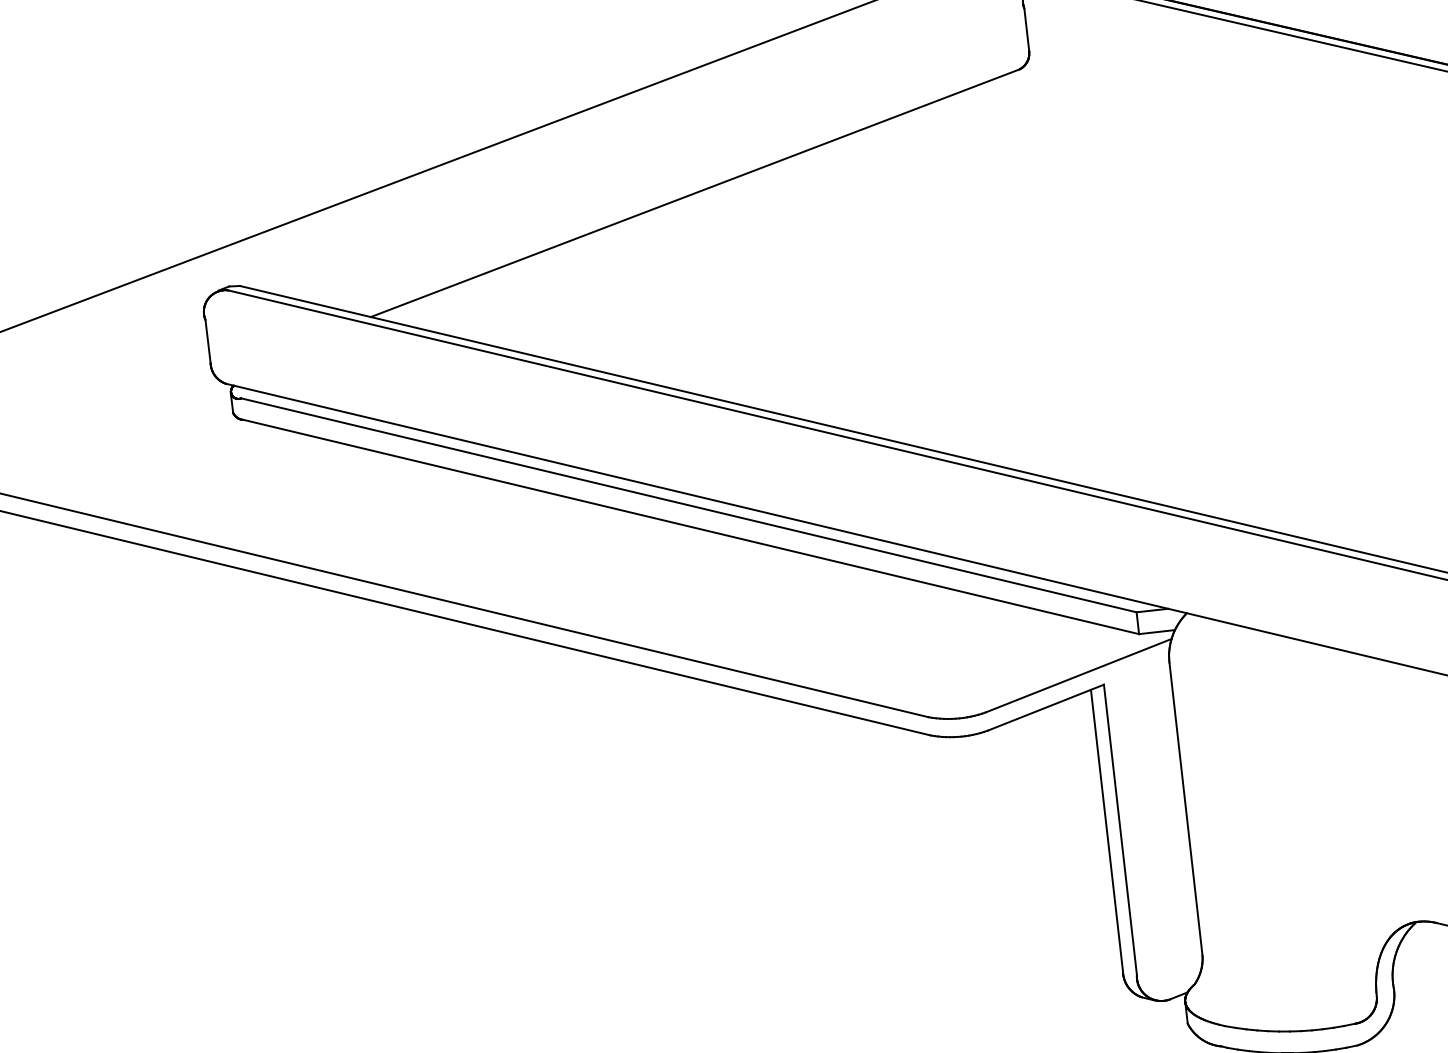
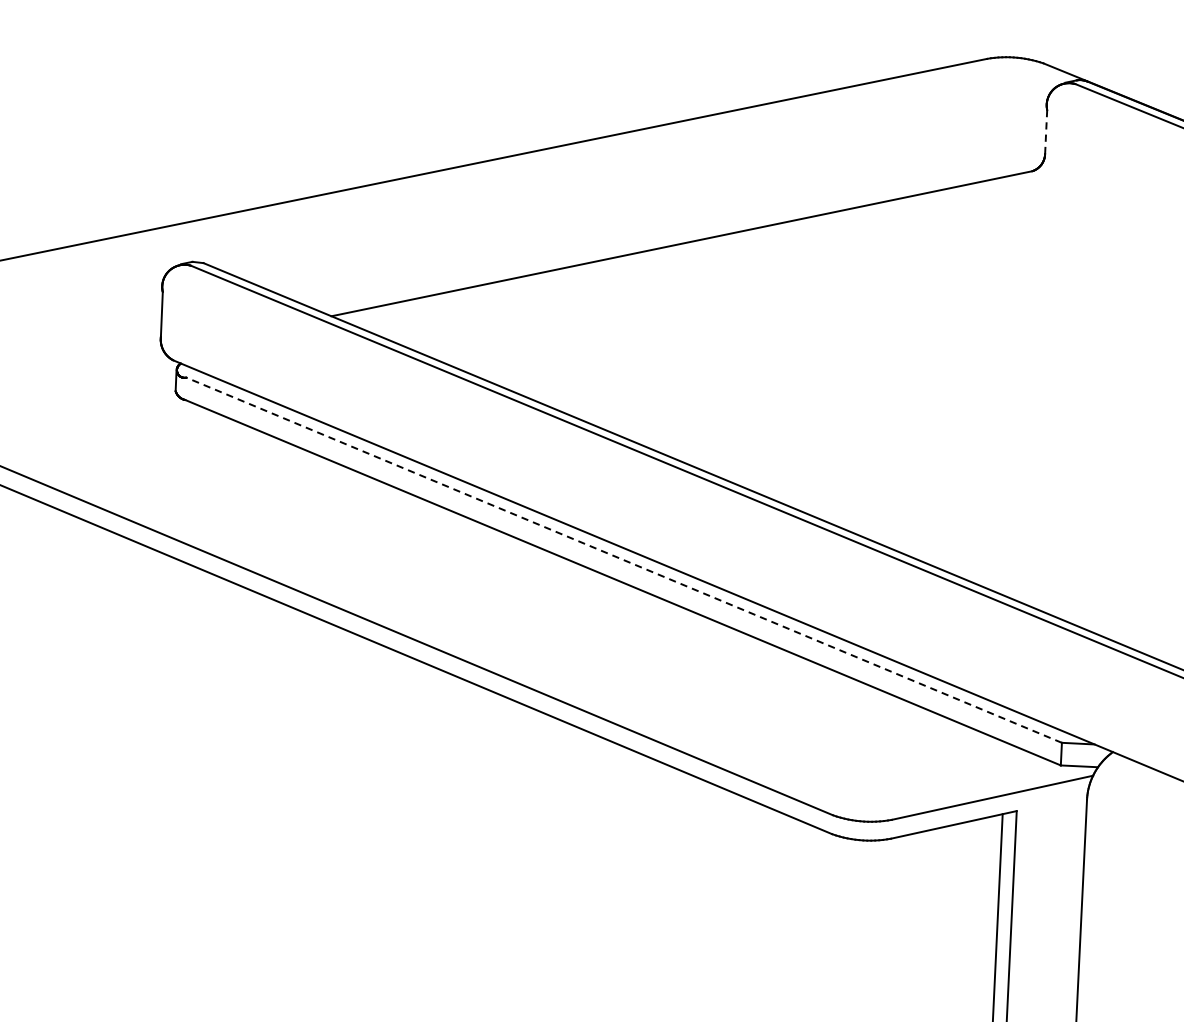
line: (1026, 30) -> (1045, 132), solid -> dashed
line: (688, 505) -> (623, 560), solid -> dashed

